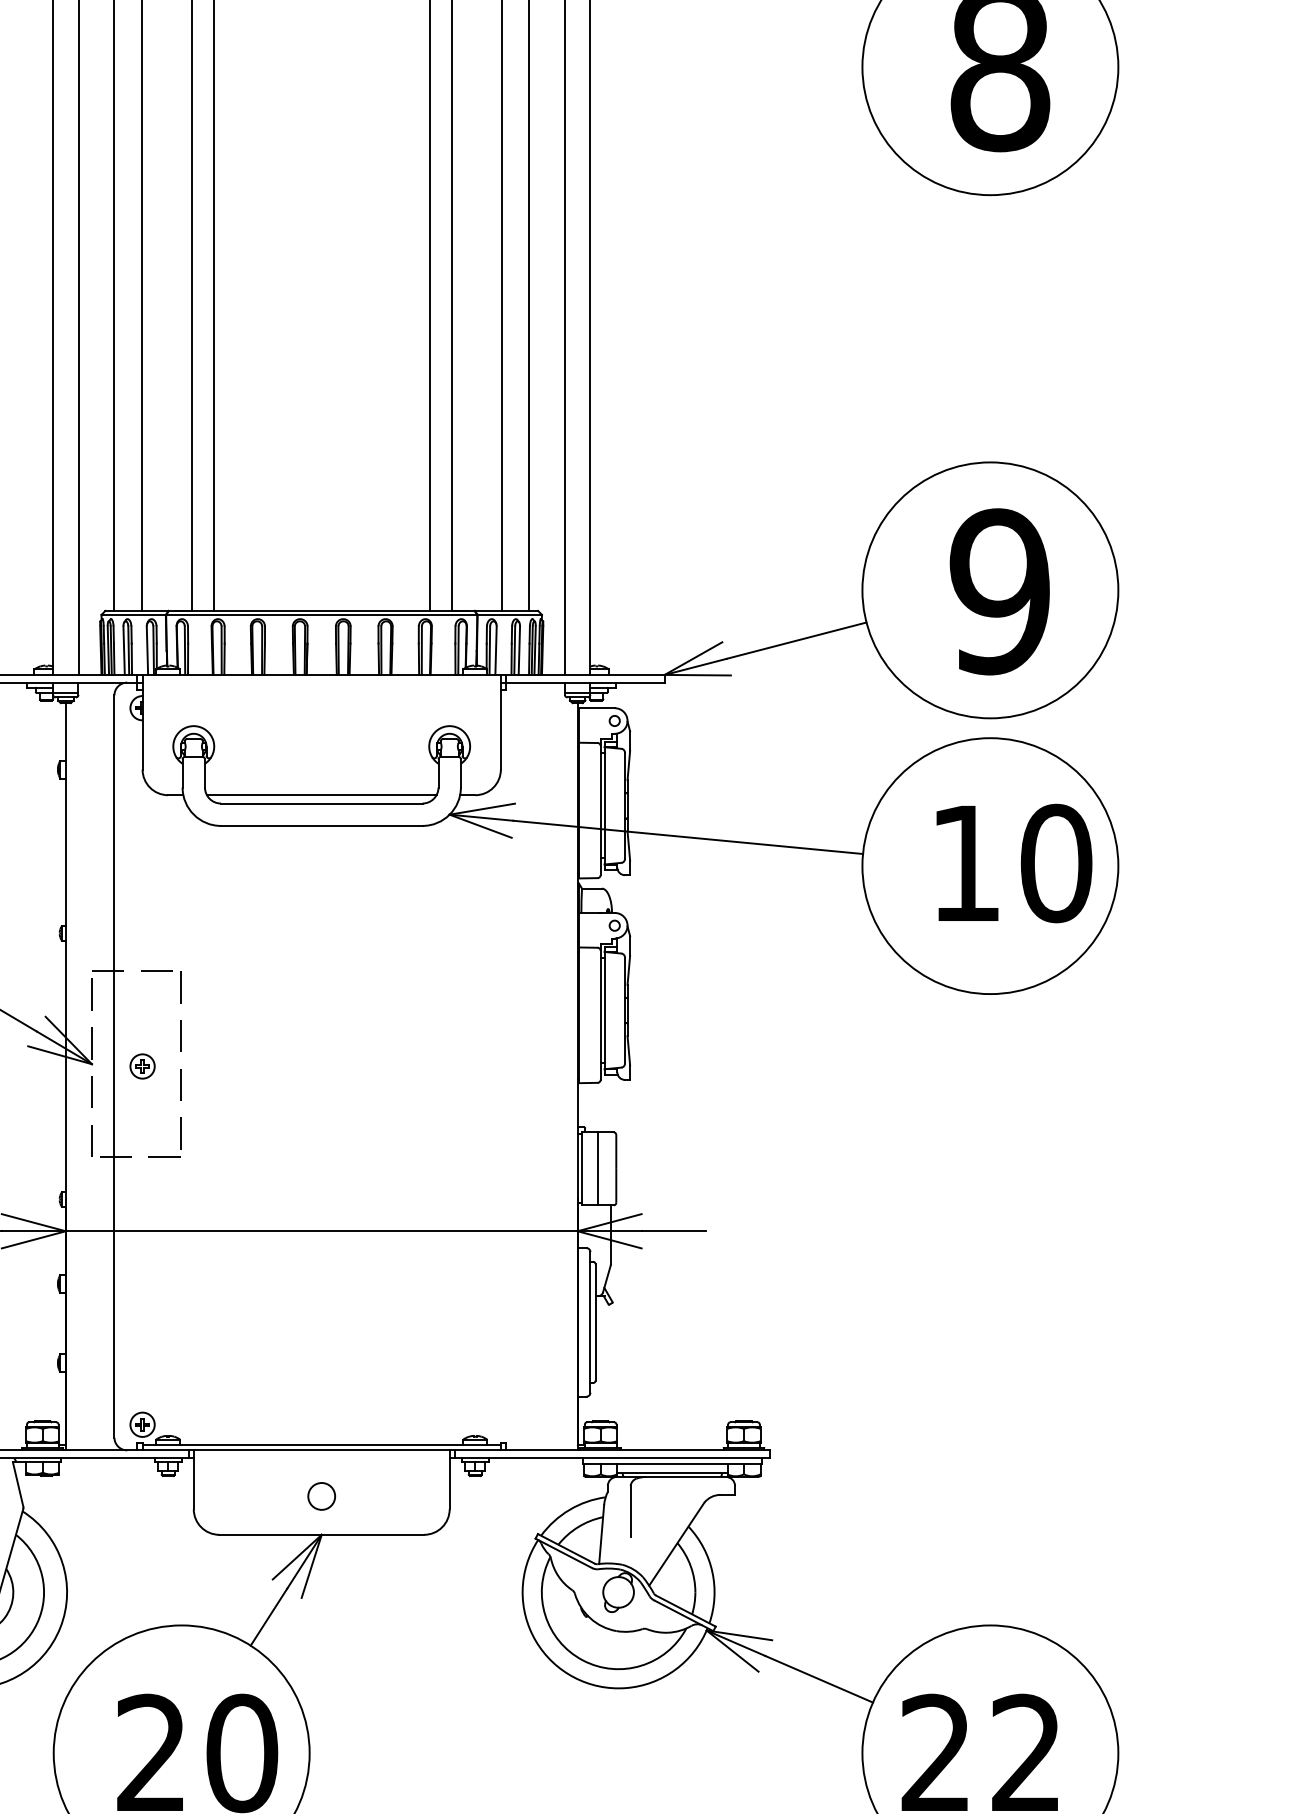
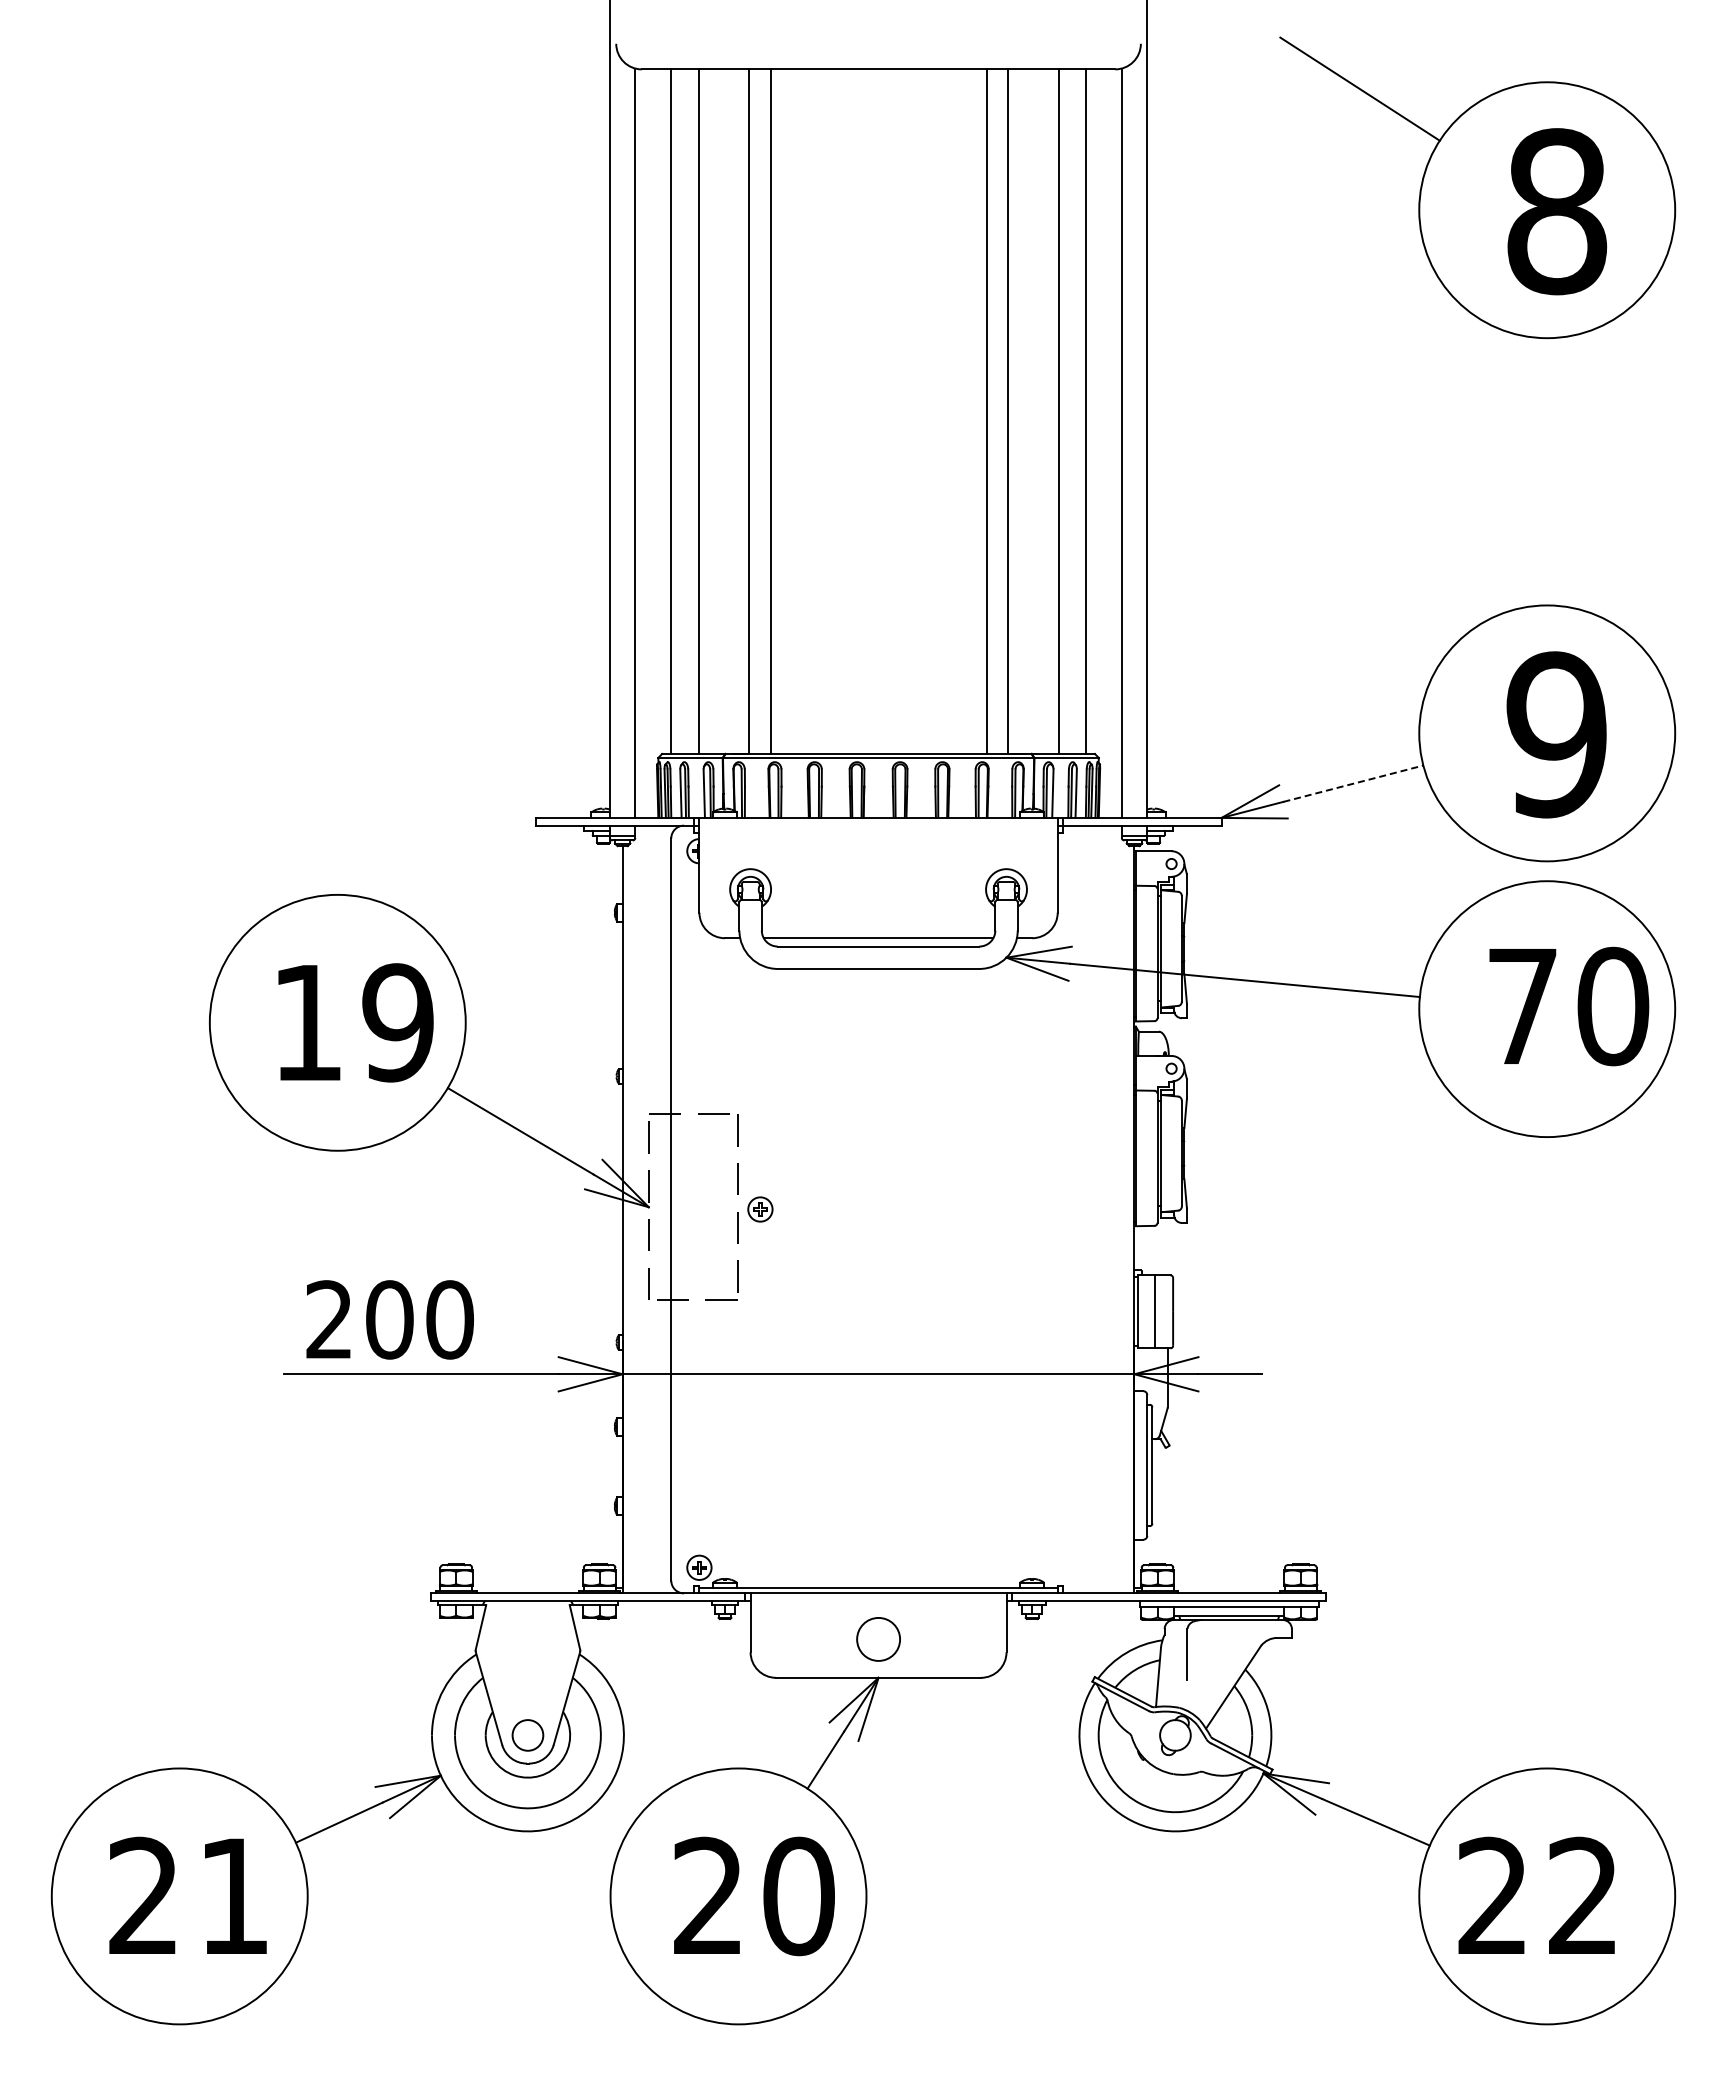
line: (796, 640) -> (1353, 783), solid -> dashed
text: (965, 863) -> (1522, 1006), 10 -> 70
part: (142, 1066) -> (760, 1209), moved
circle: (321, 1496) -> (878, 1639), size x1.6

